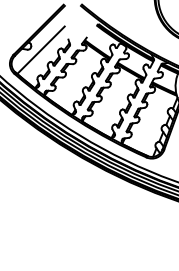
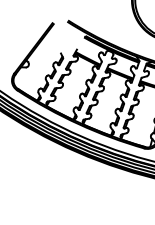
line: (40, 49) -> (37, 65), removed

